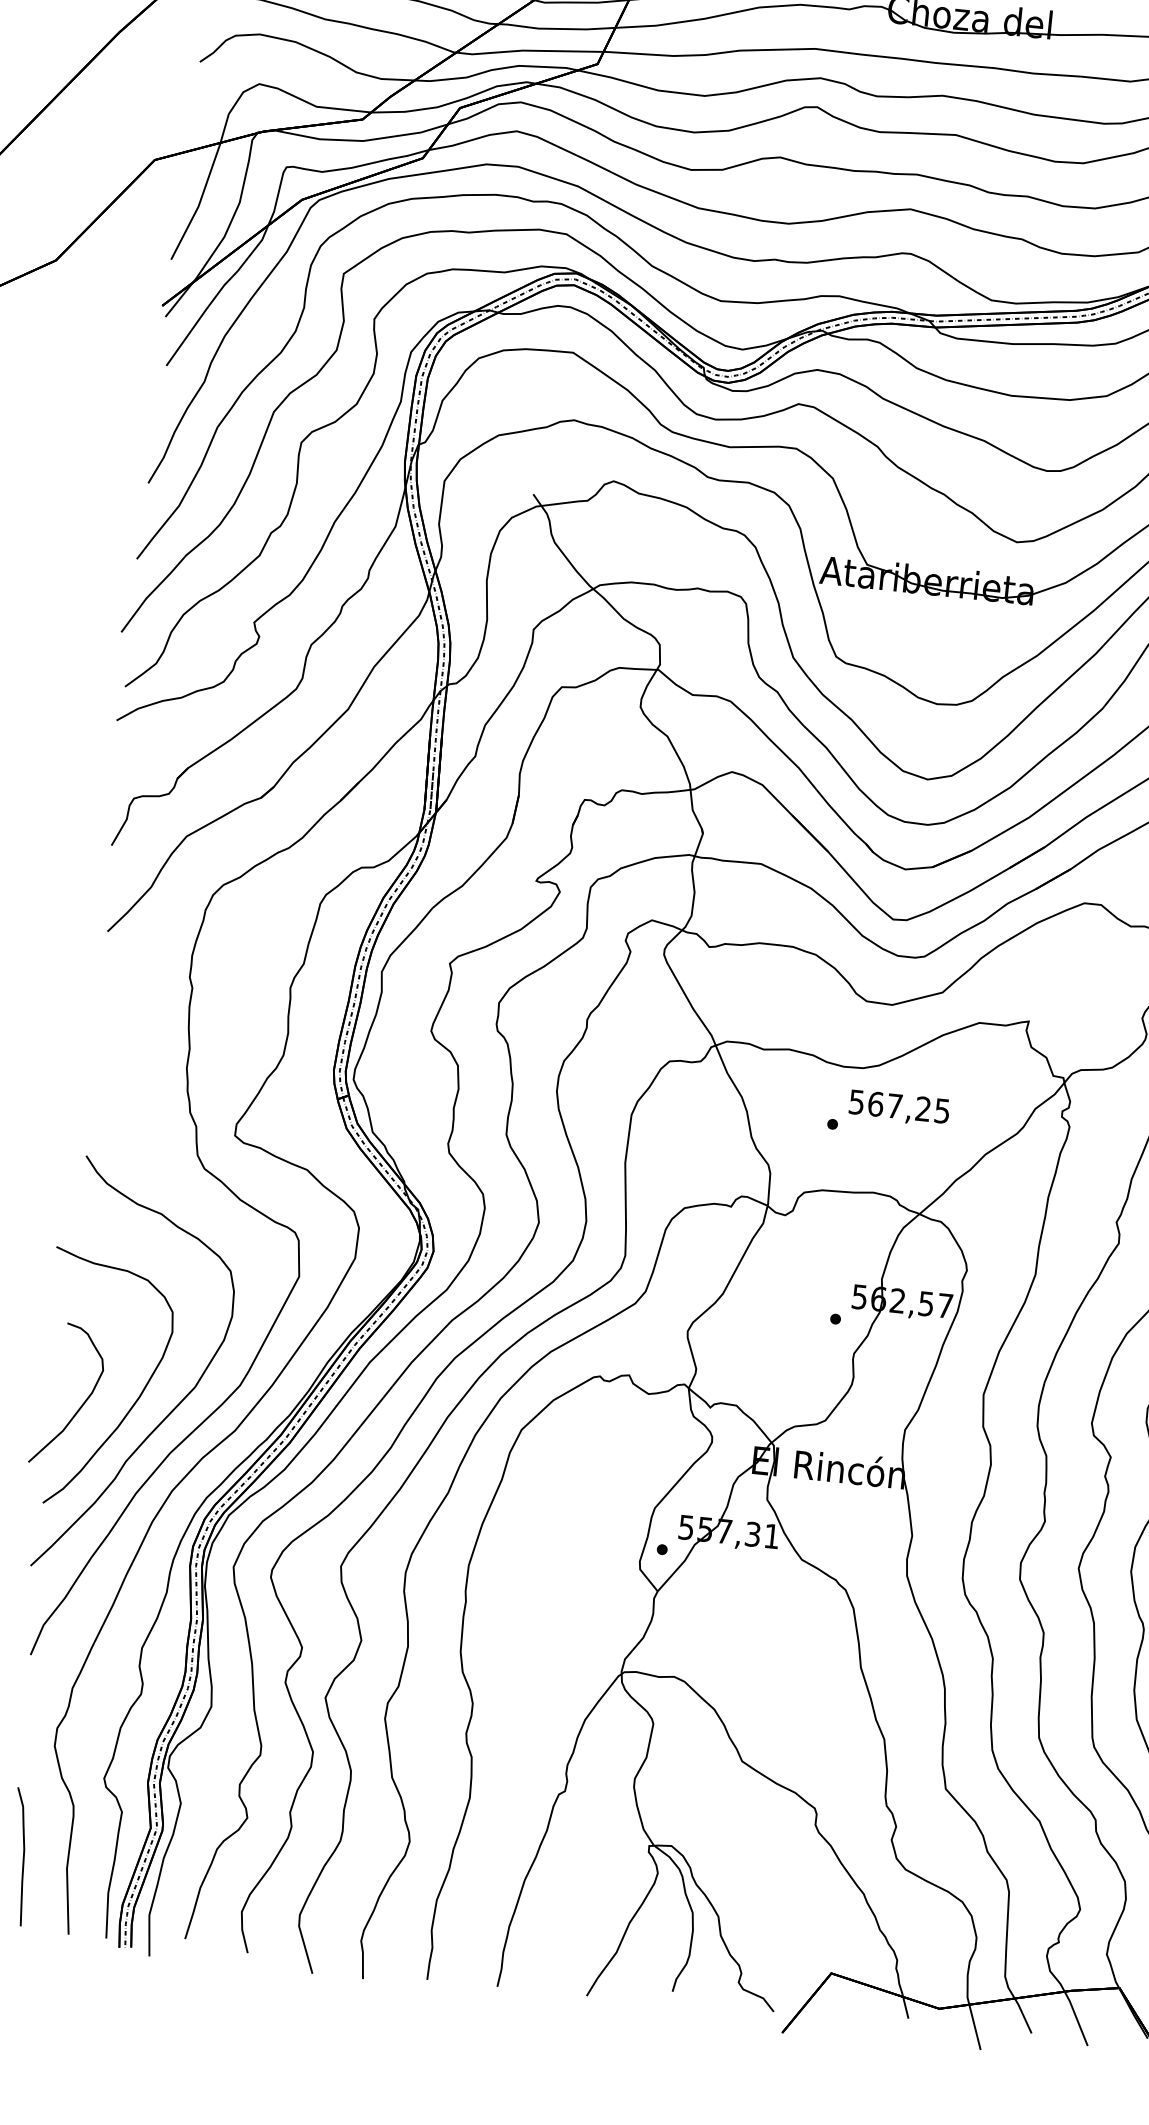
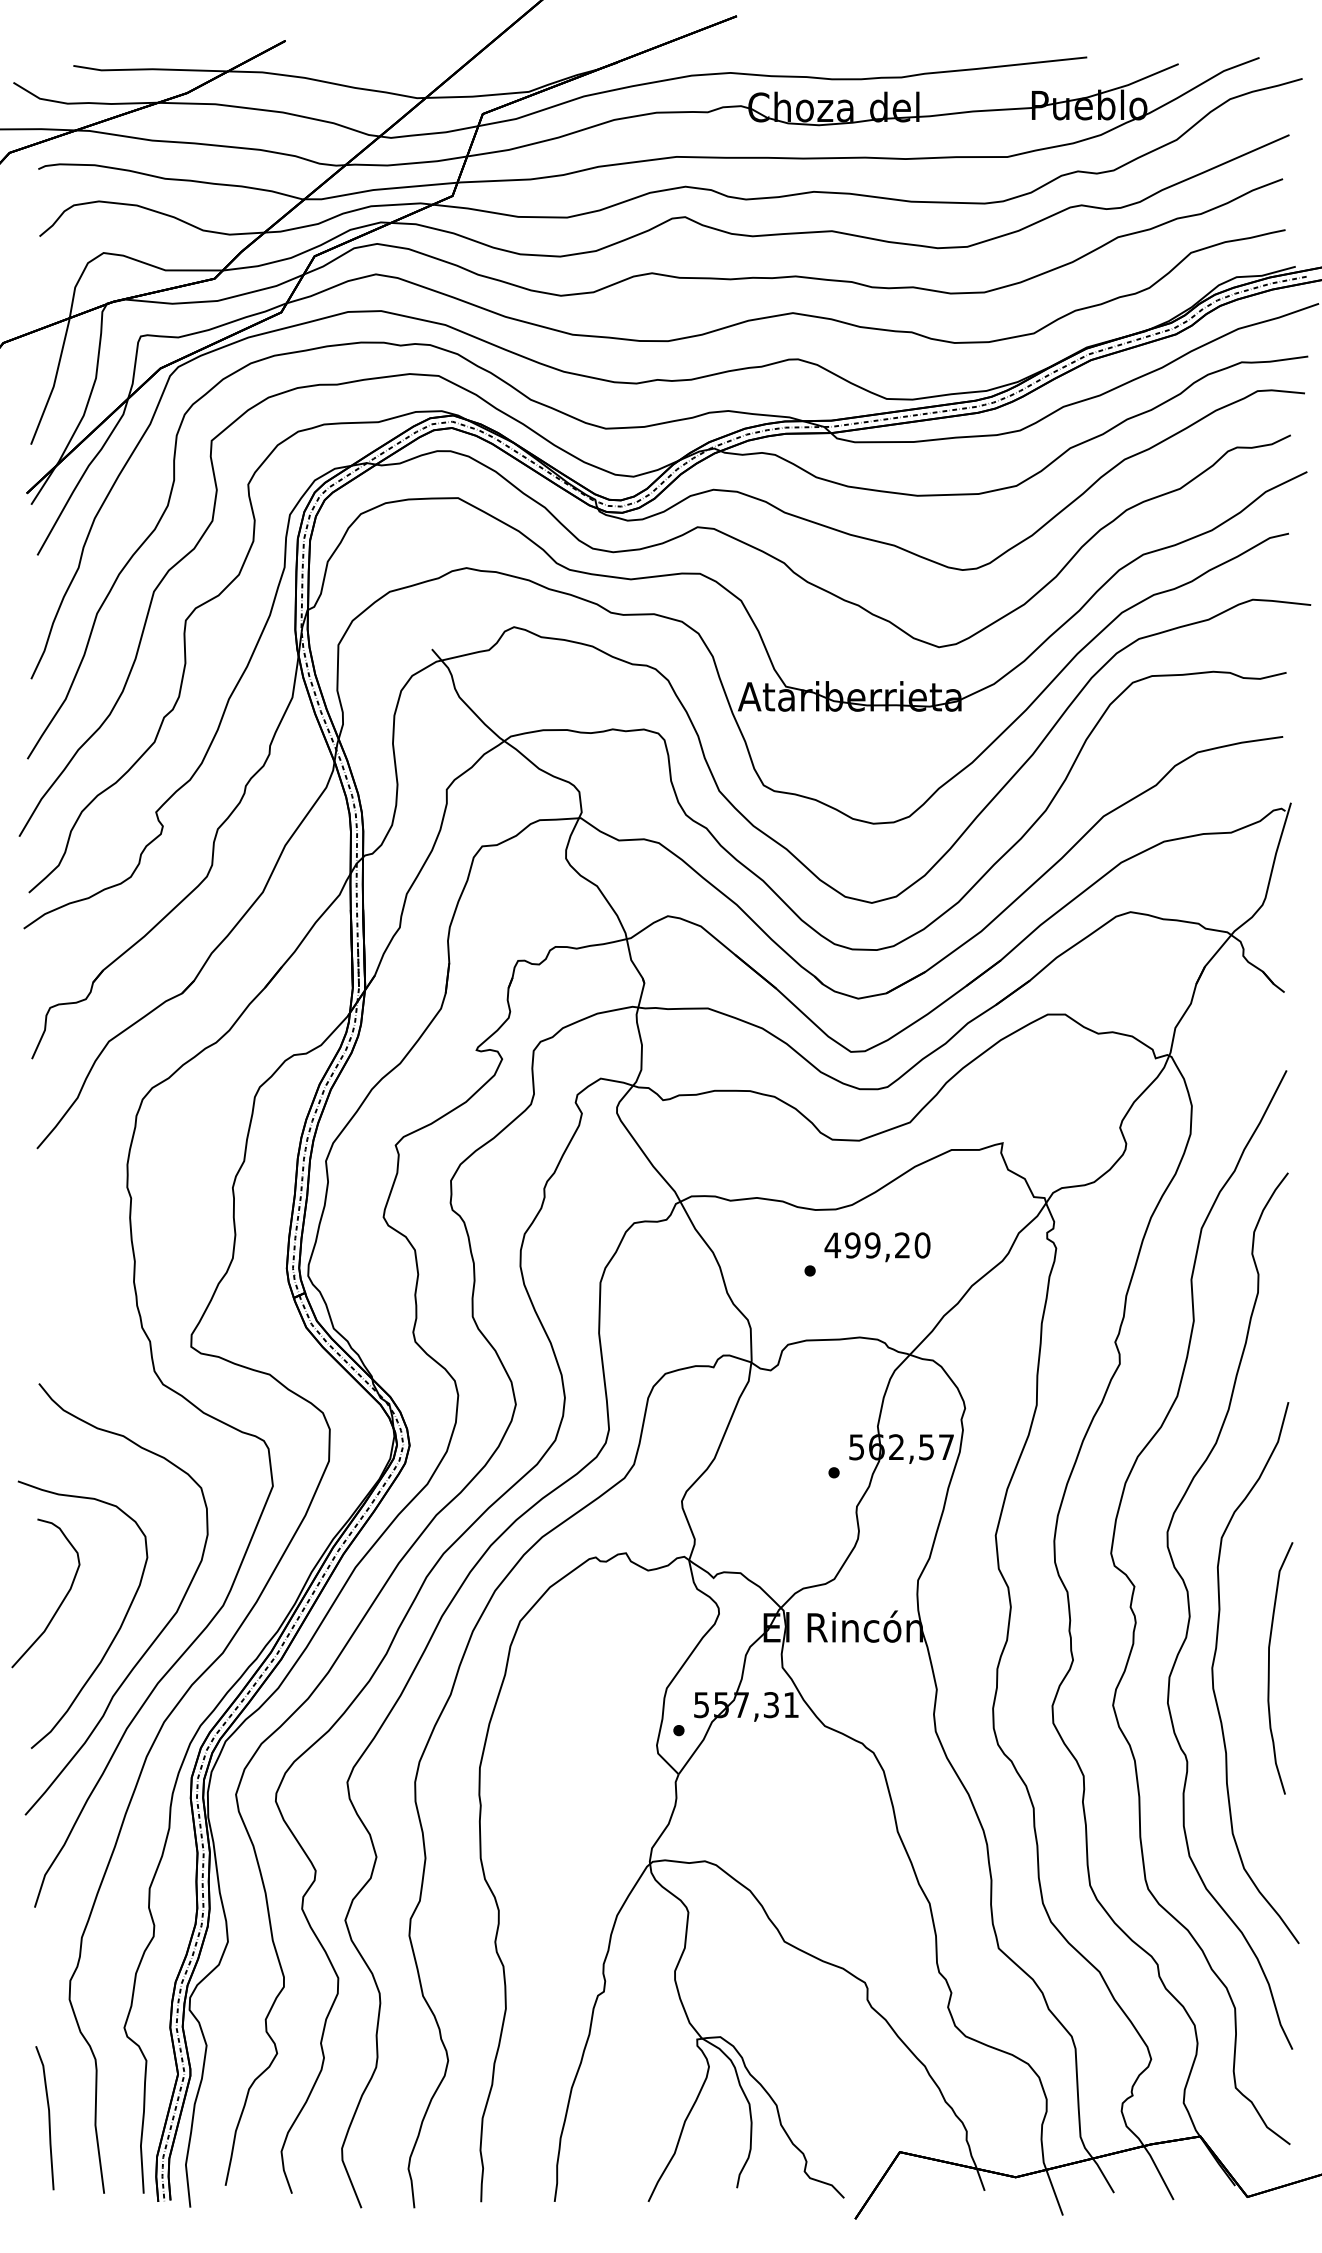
text: (899, 1106) -> (877, 1245), 567,25 -> 499,20
curve: (80, 1406) -> (59, 1604), moved

